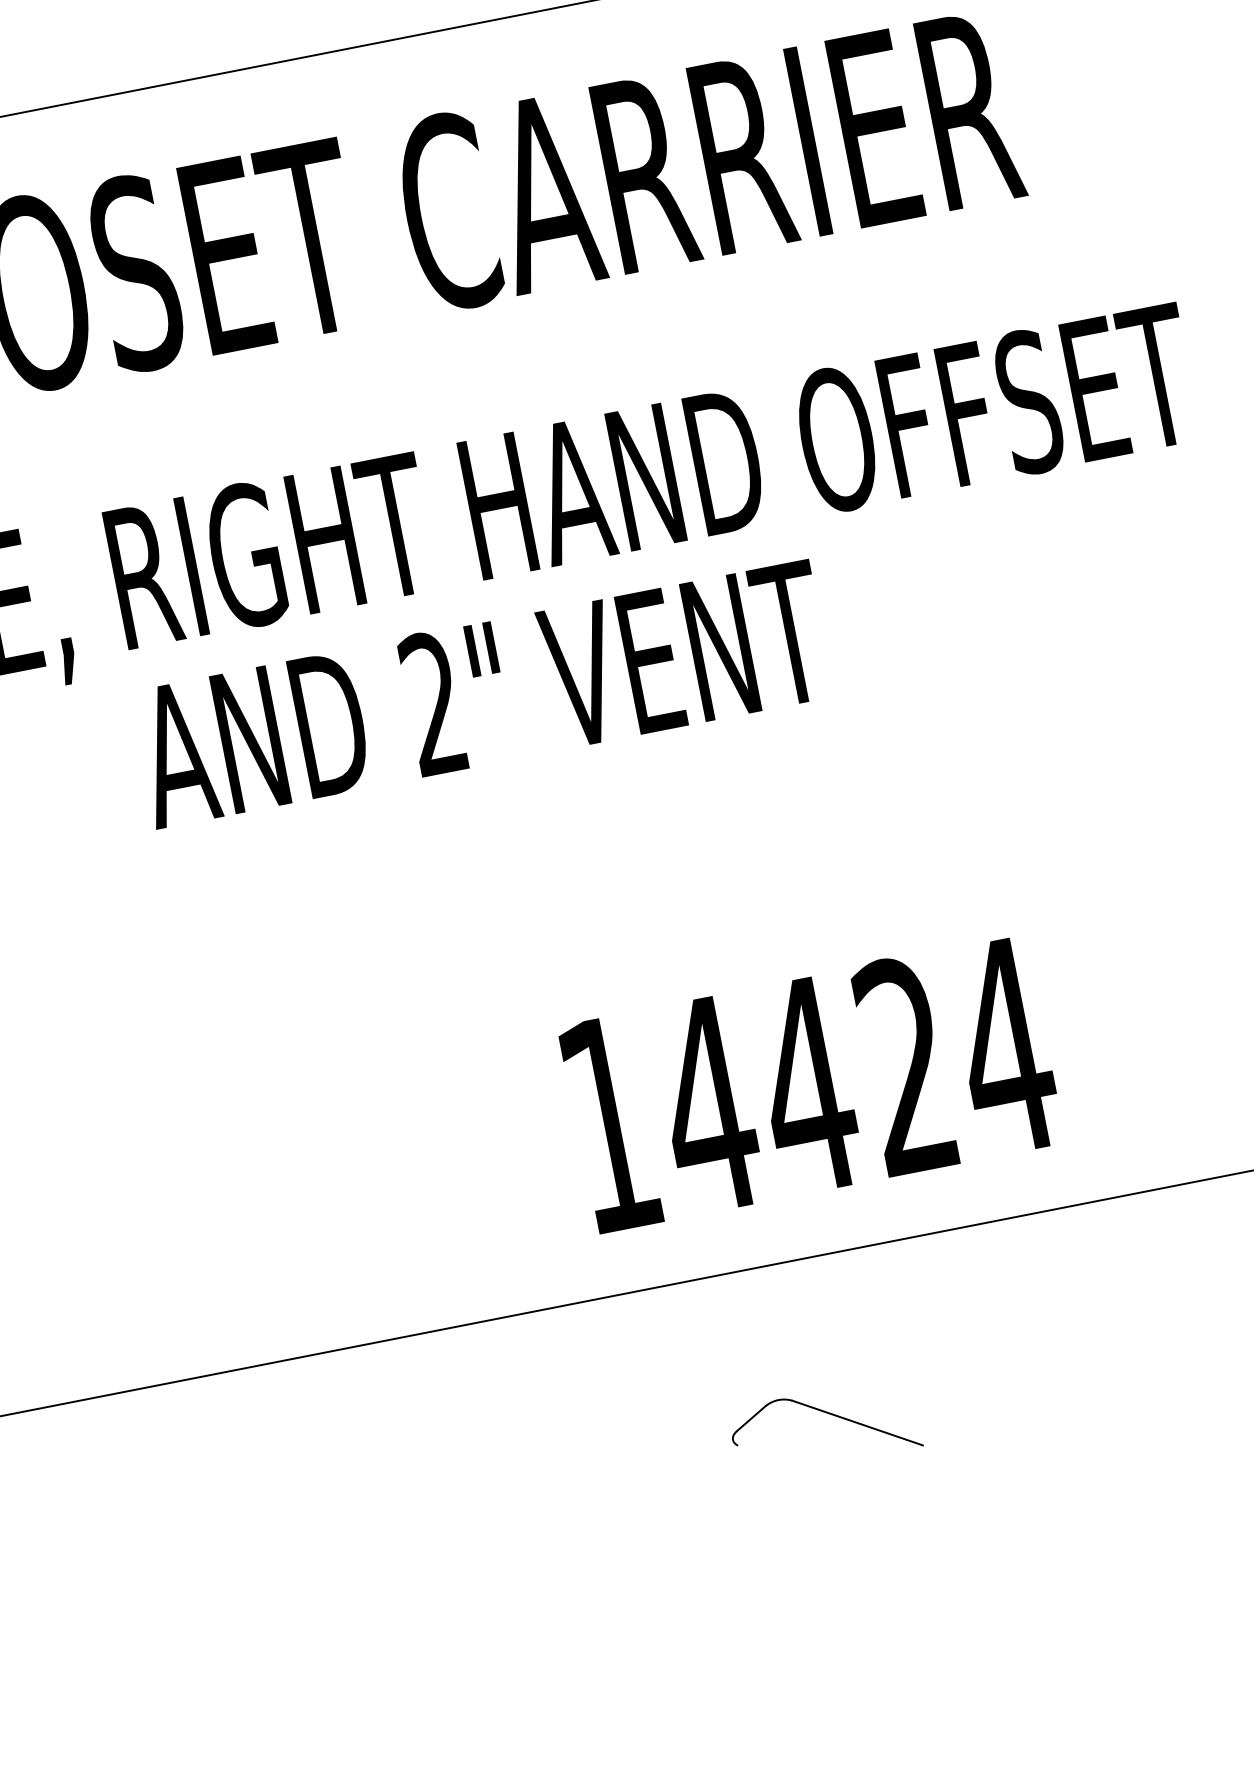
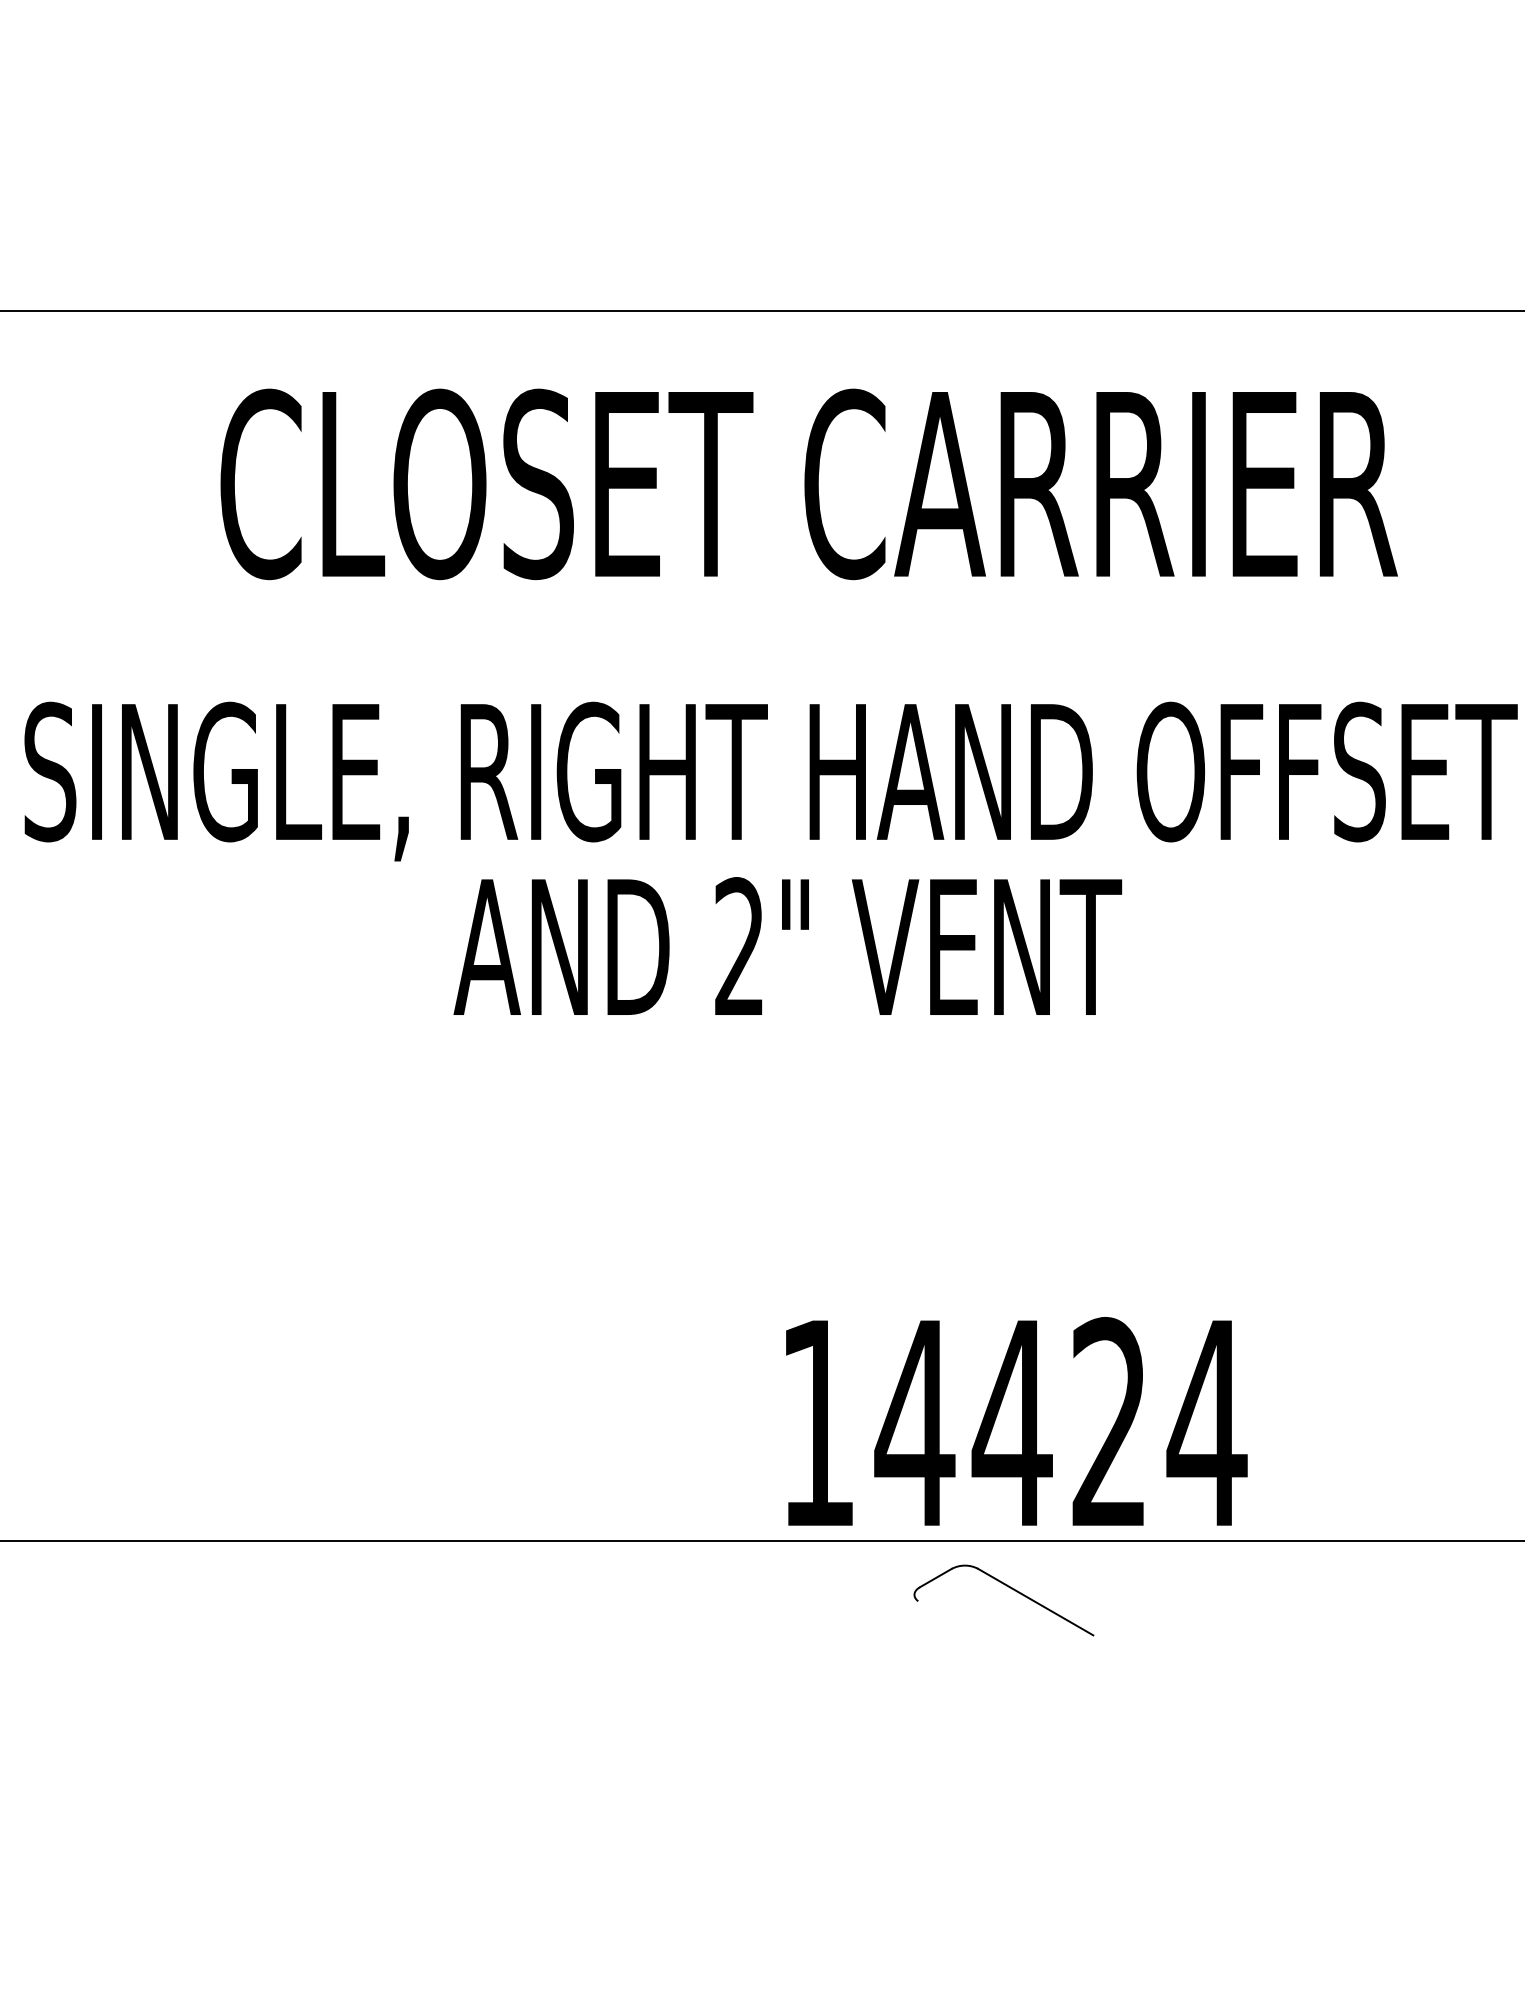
text: (810, 1083) -> (1016, 1421), moved
part: (830, 1415) -> (1011, 1589), moved

